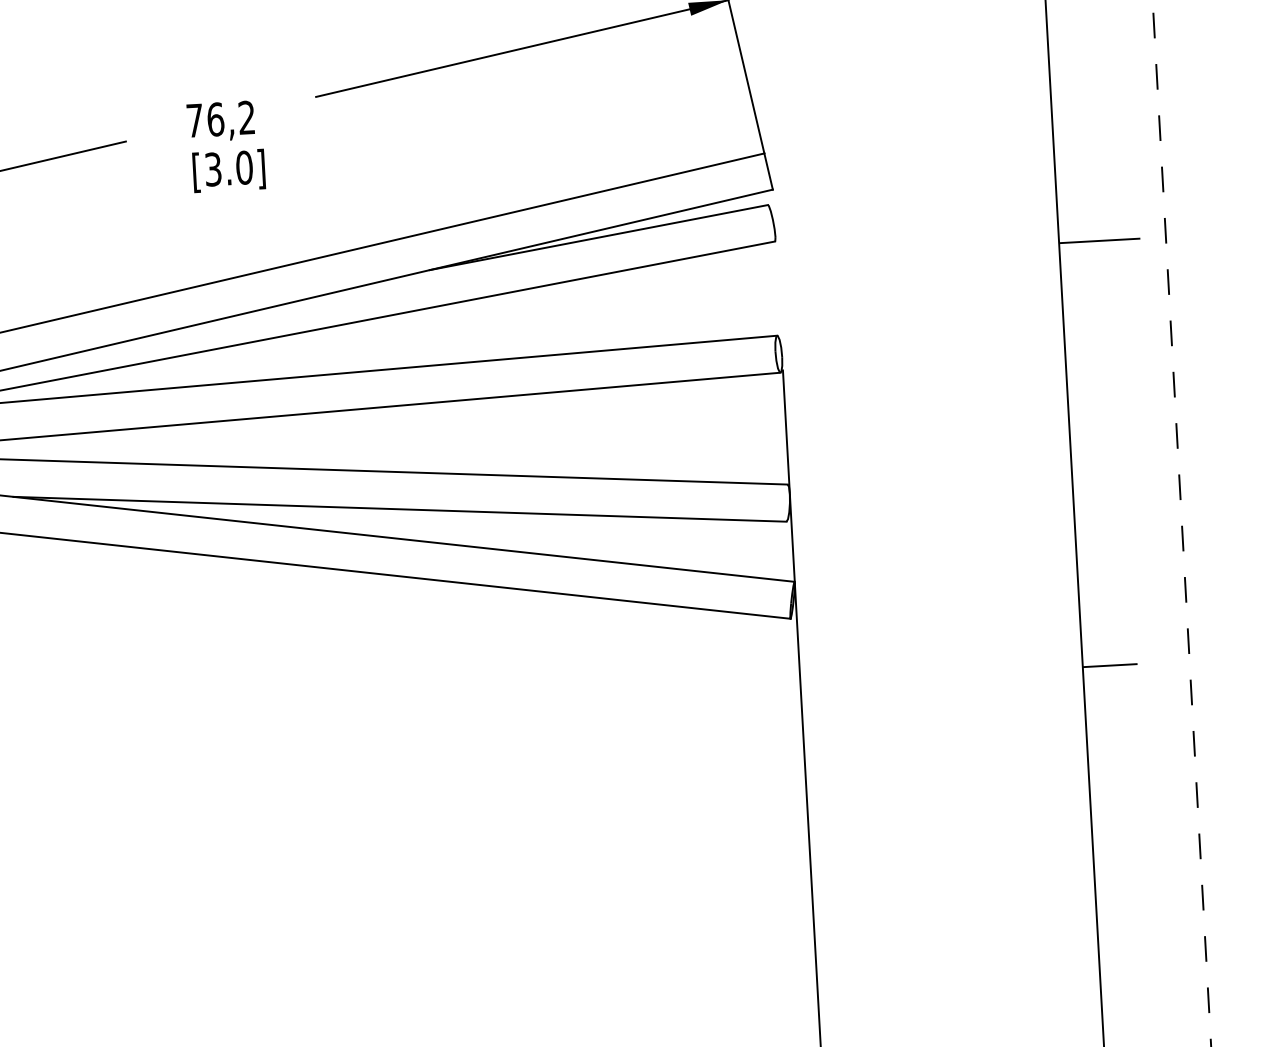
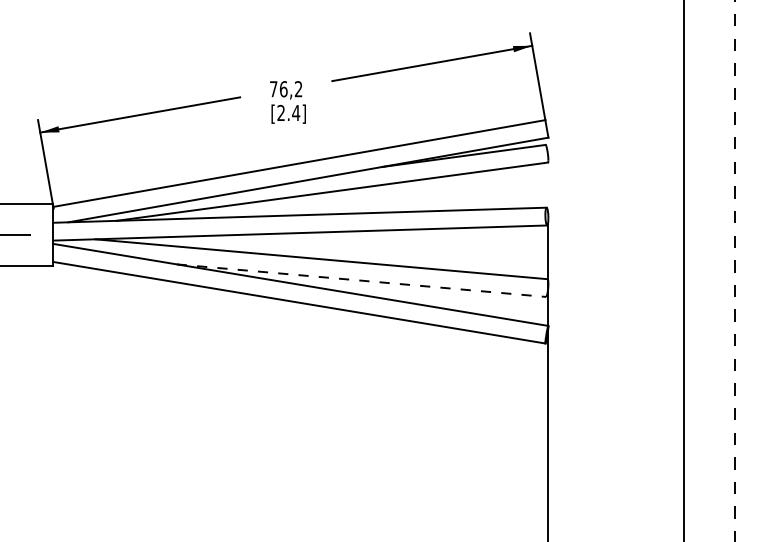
text: (228, 167) -> (288, 112), [3.0] -> [2.4]
line: (1099, 239) -> (703, 170), removed
line: (400, 508) -> (361, 280), solid -> dashed
line: (1108, 665) -> (696, 374), removed

